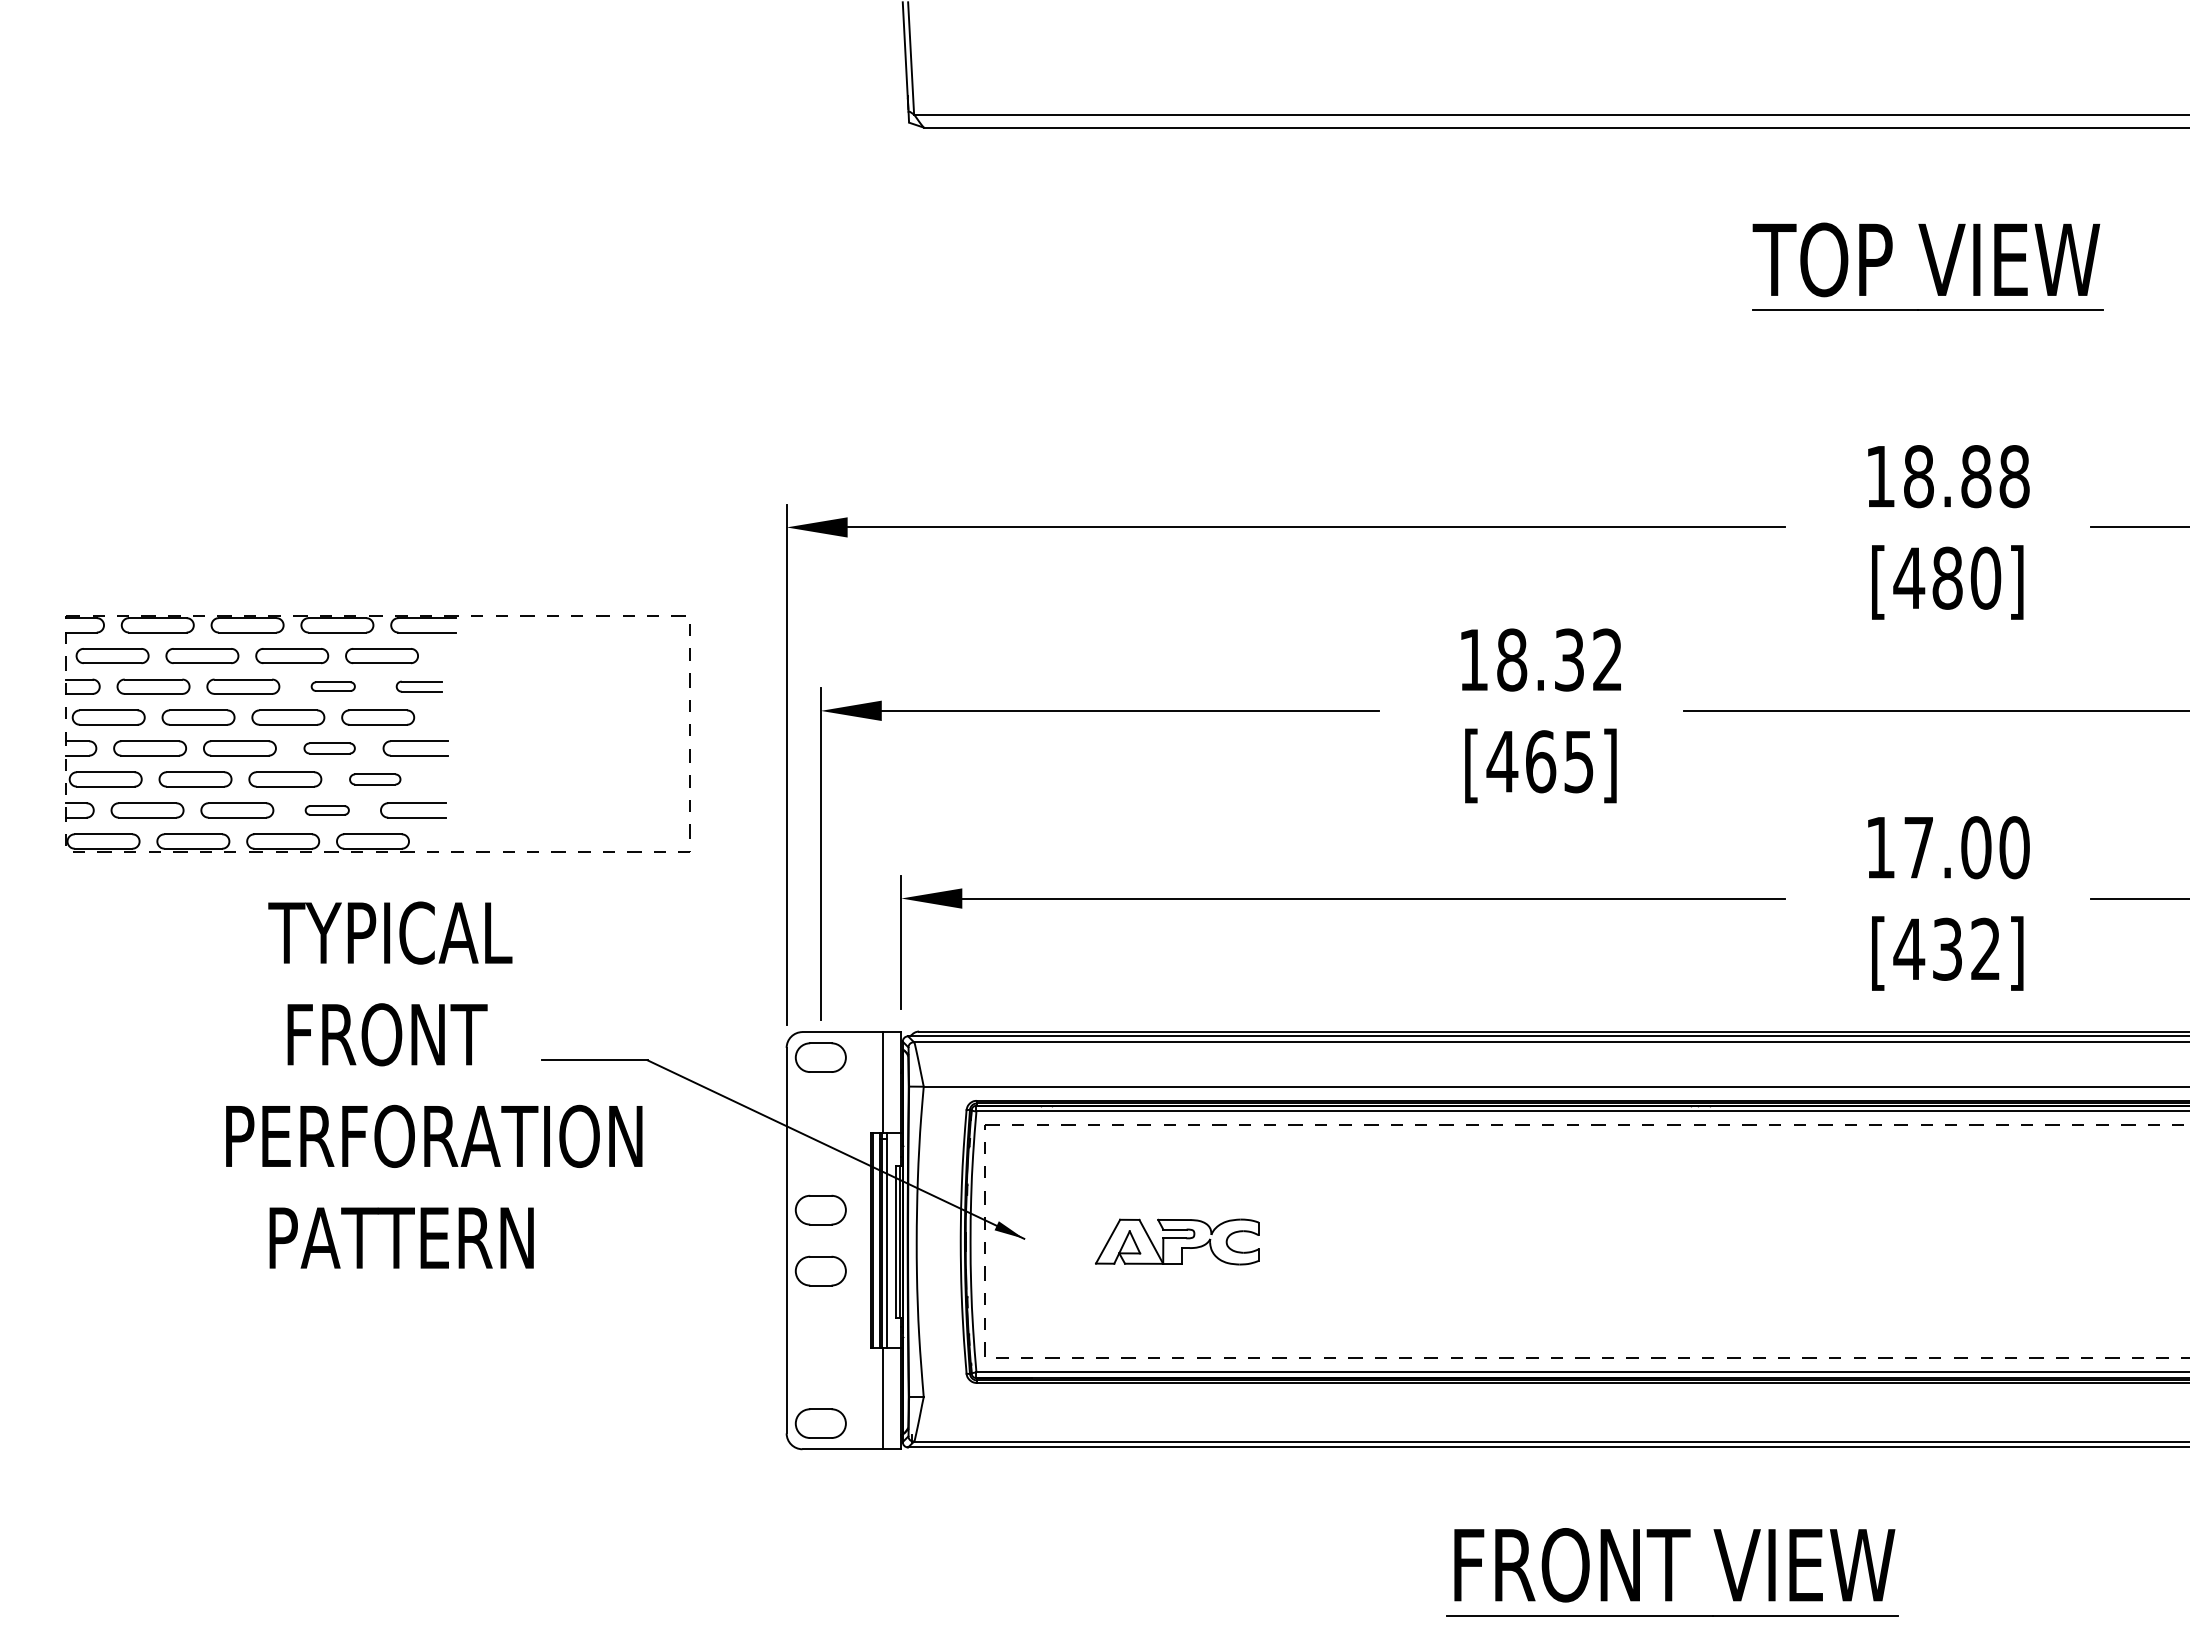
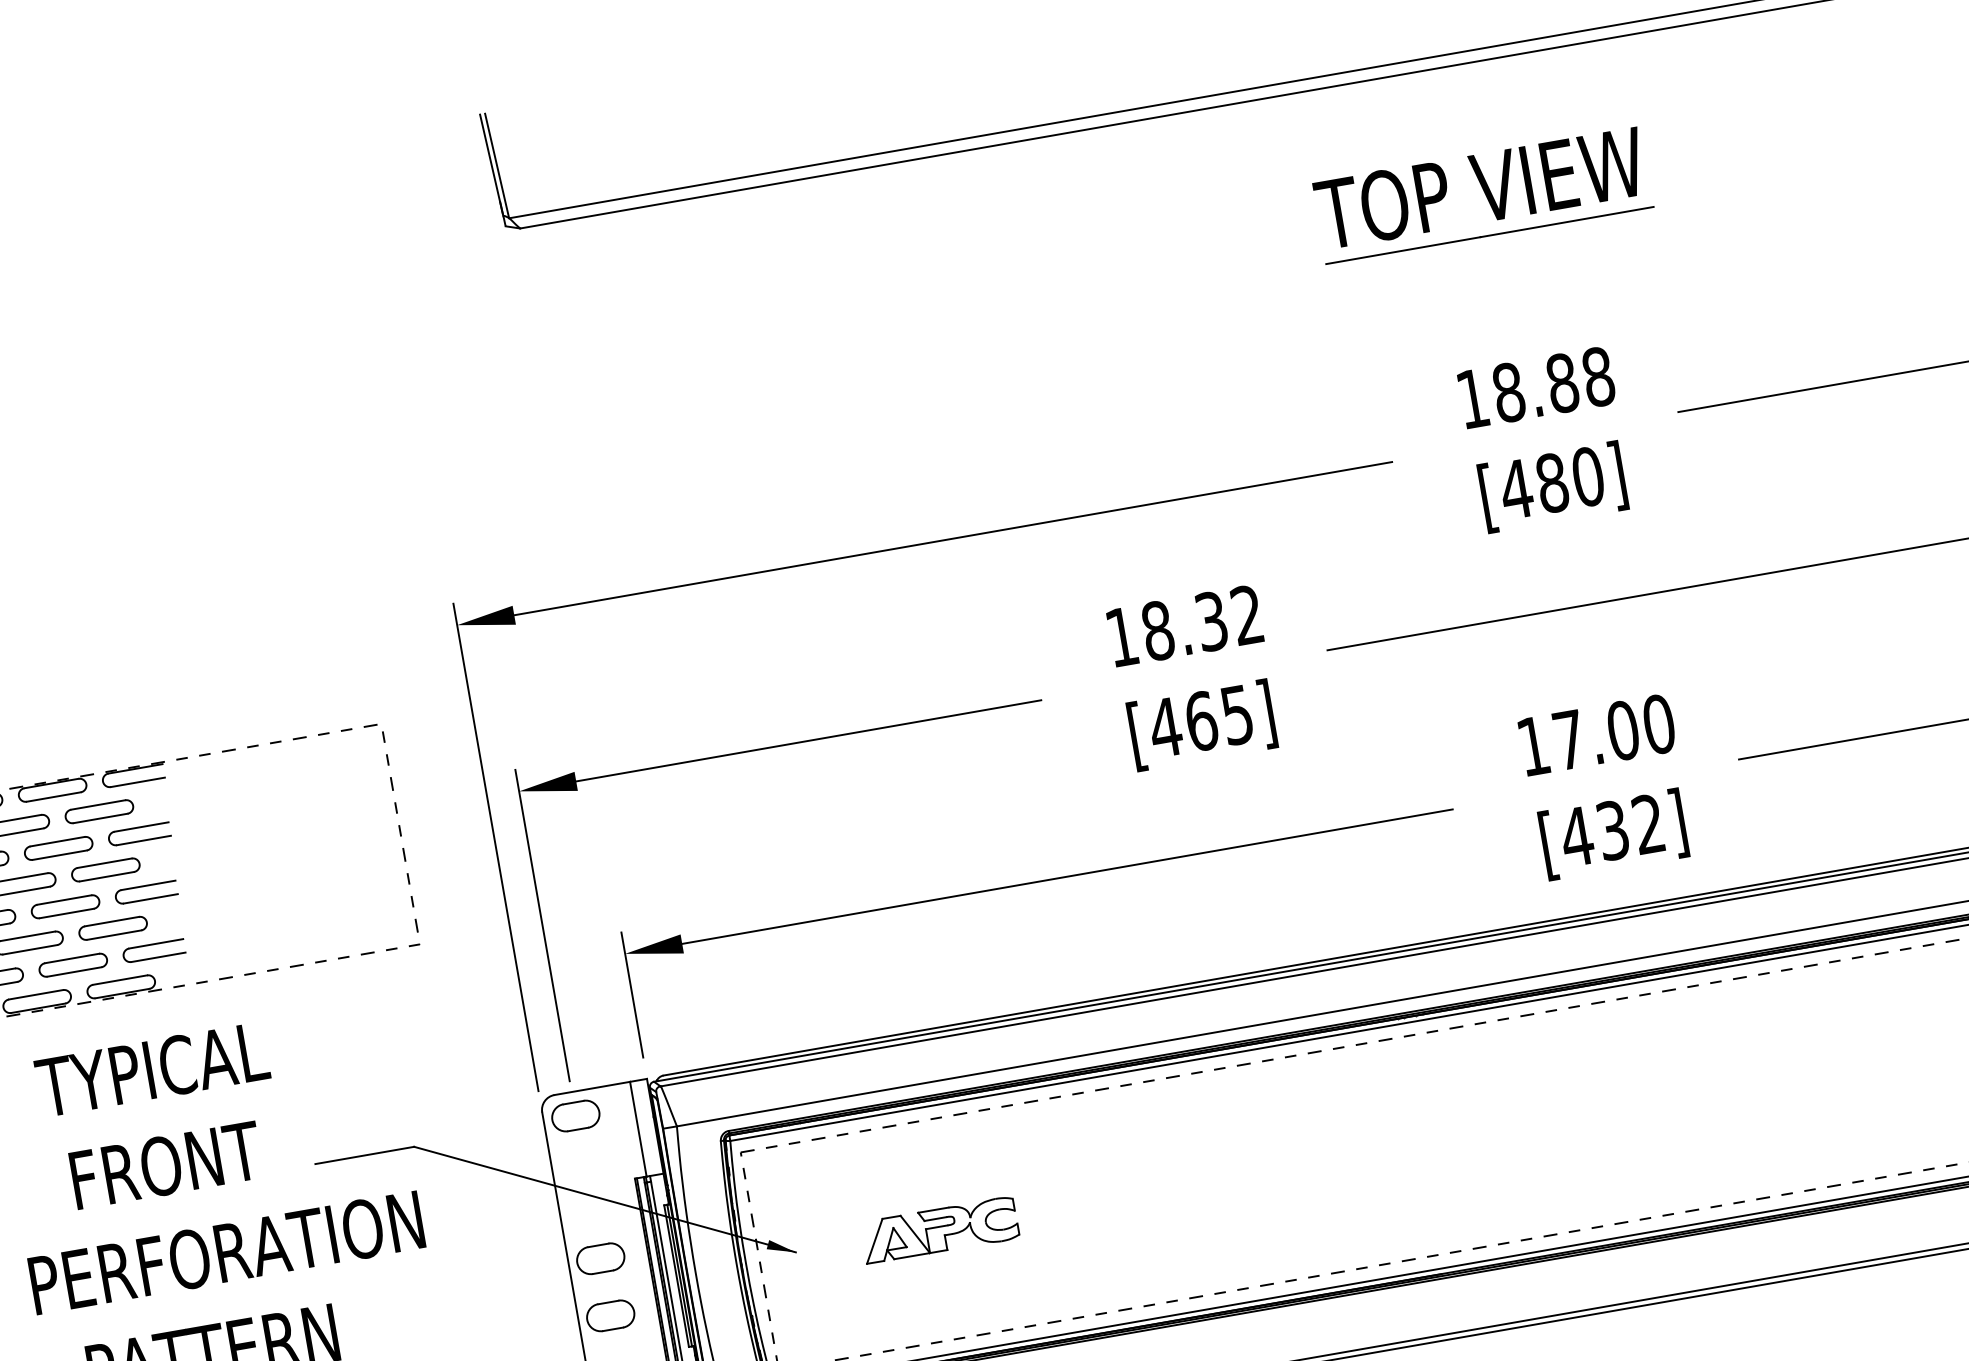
part: (333, 686) -> (58, 848), size x1.67
part: (419, 686) -> (139, 834), size x1.43
part: (329, 748) -> (65, 906), size x1.43
part: (375, 779) -> (113, 928), size x1.43
part: (327, 810) -> (73, 965), size x1.67

